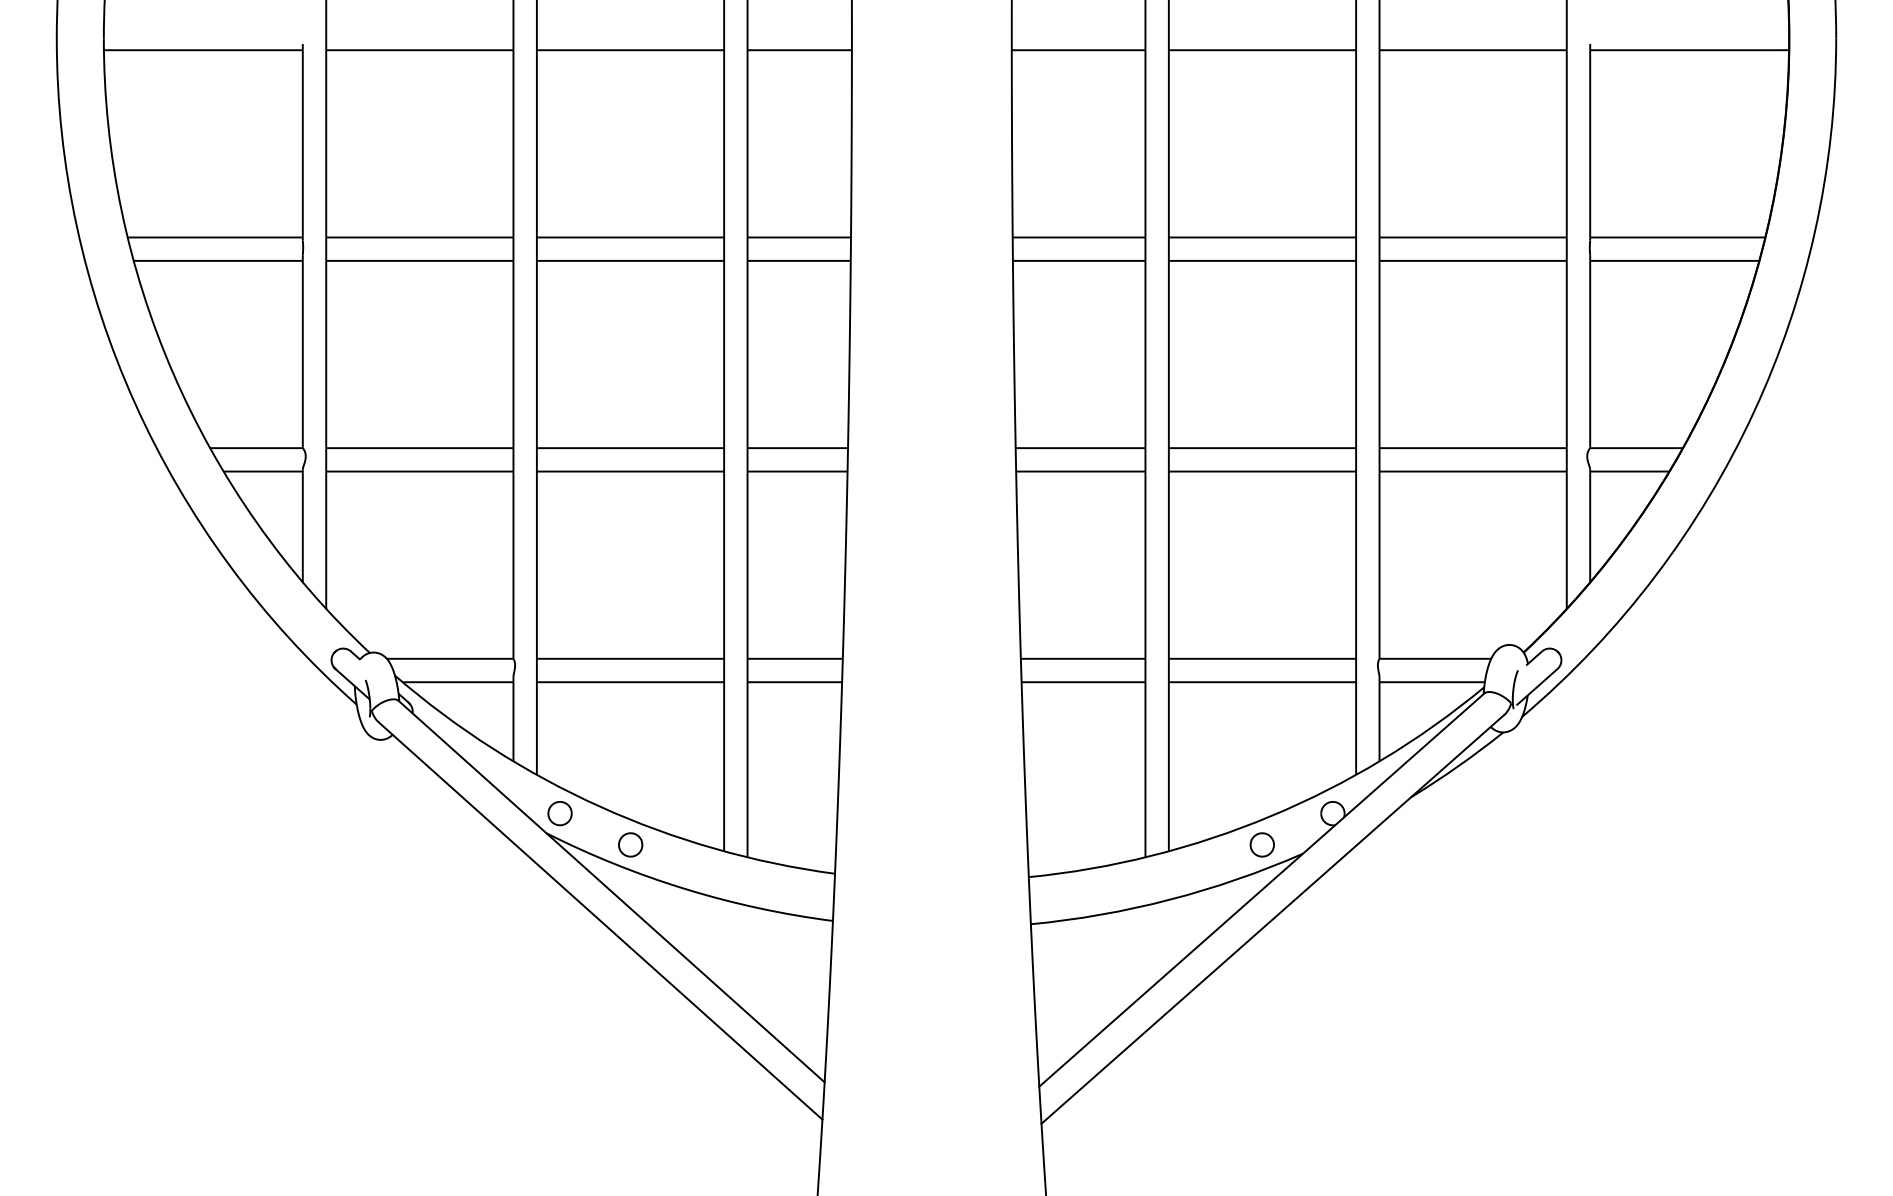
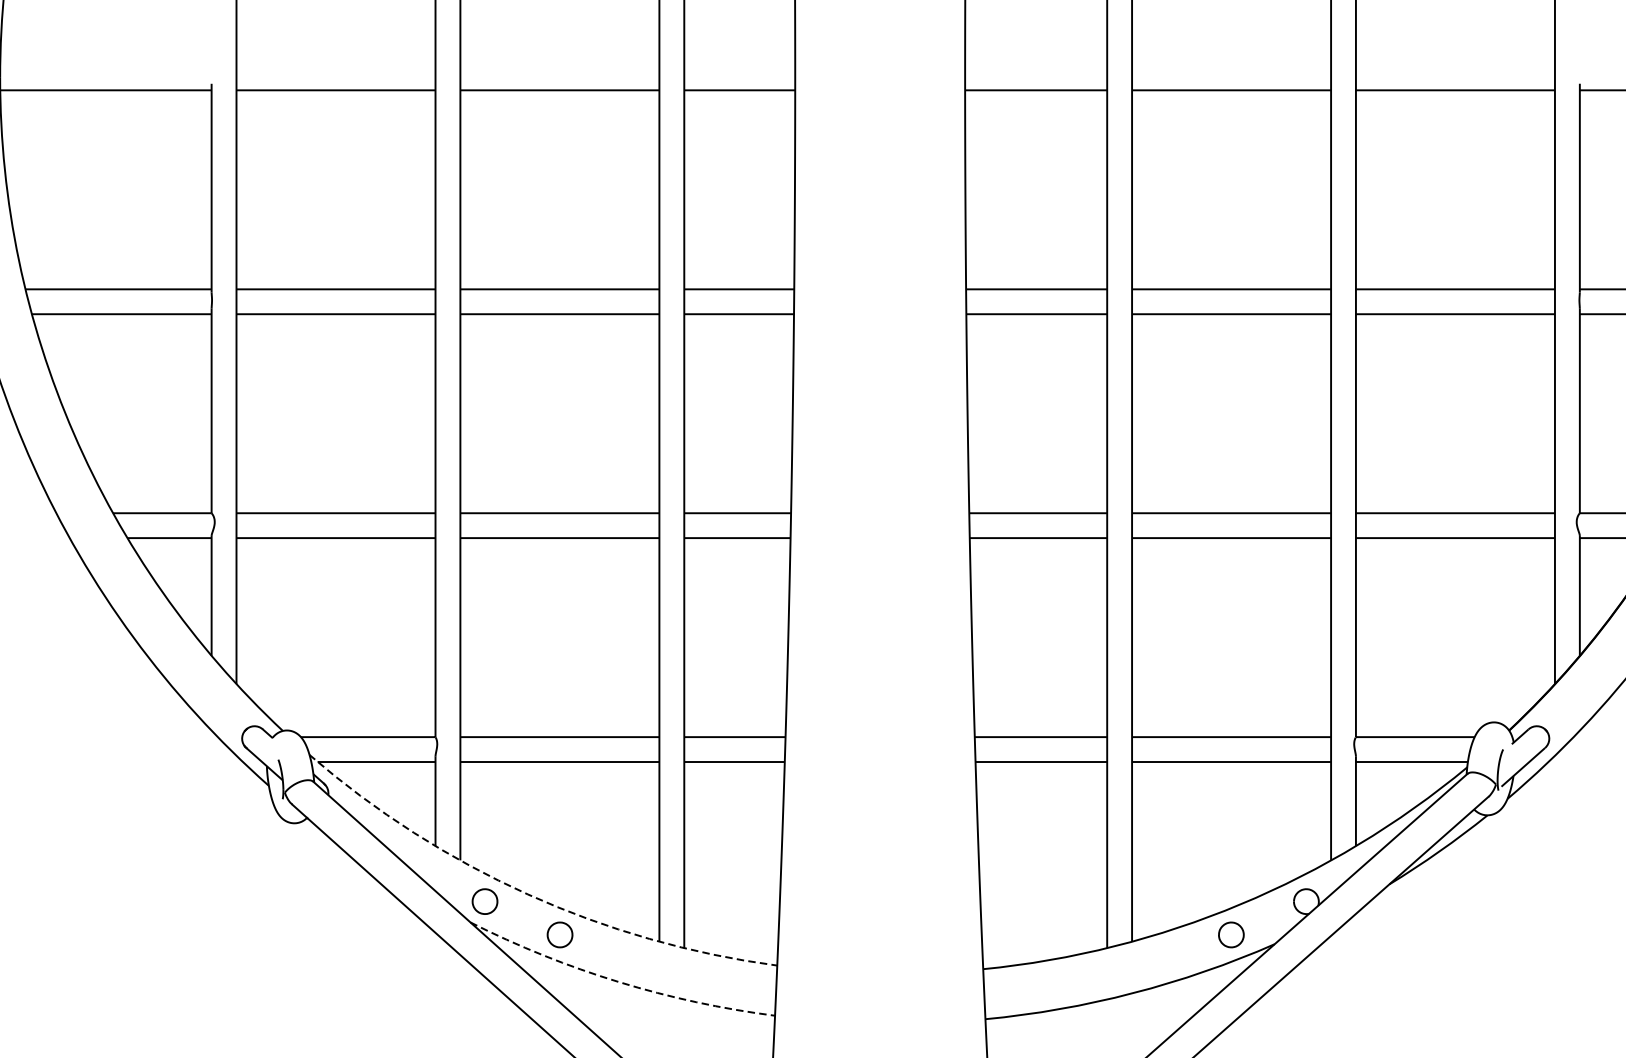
arc: (600, 806) -> (528, 894), solid -> dashed
arc: (685, 889) -> (618, 982), solid -> dashed

